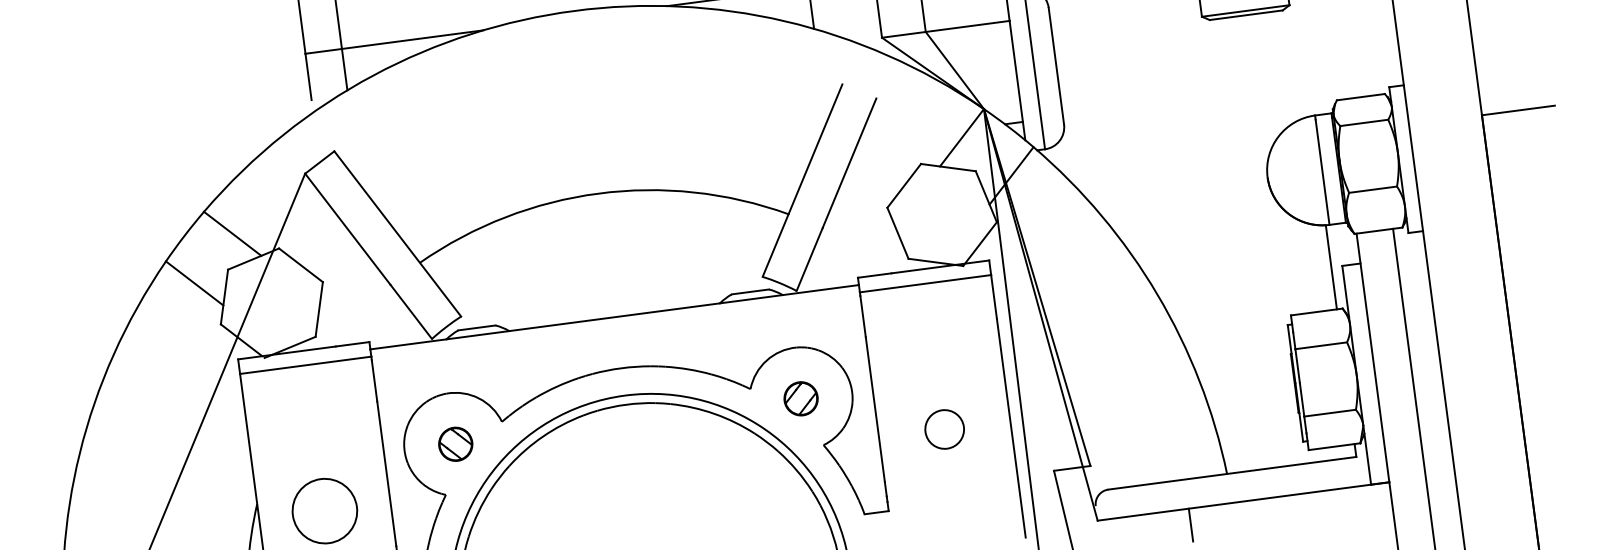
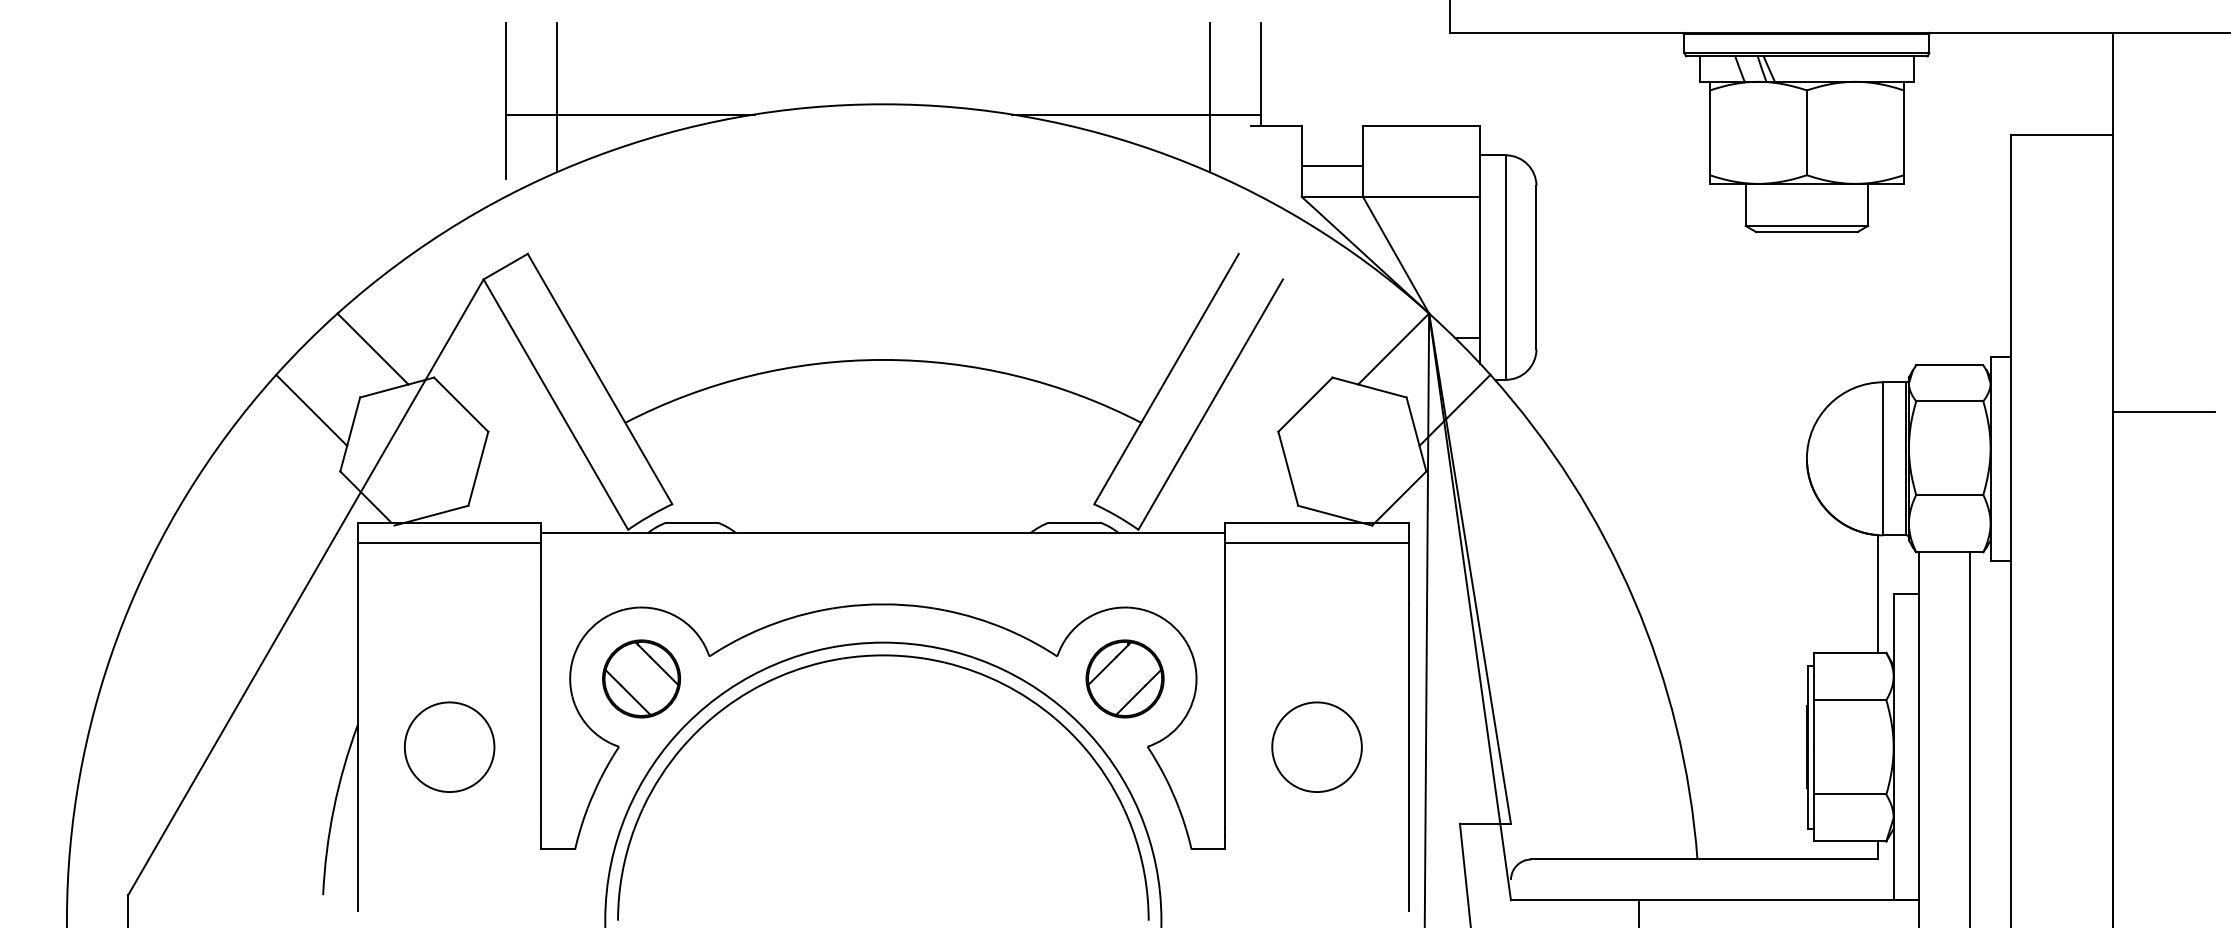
line: (901, 12) -> (1332, 165), added
part: (800, 398) -> (1124, 678), size x1.67
circle: (944, 429) -> (1316, 746), size x1.67
part: (455, 443) -> (641, 678), size x1.67

